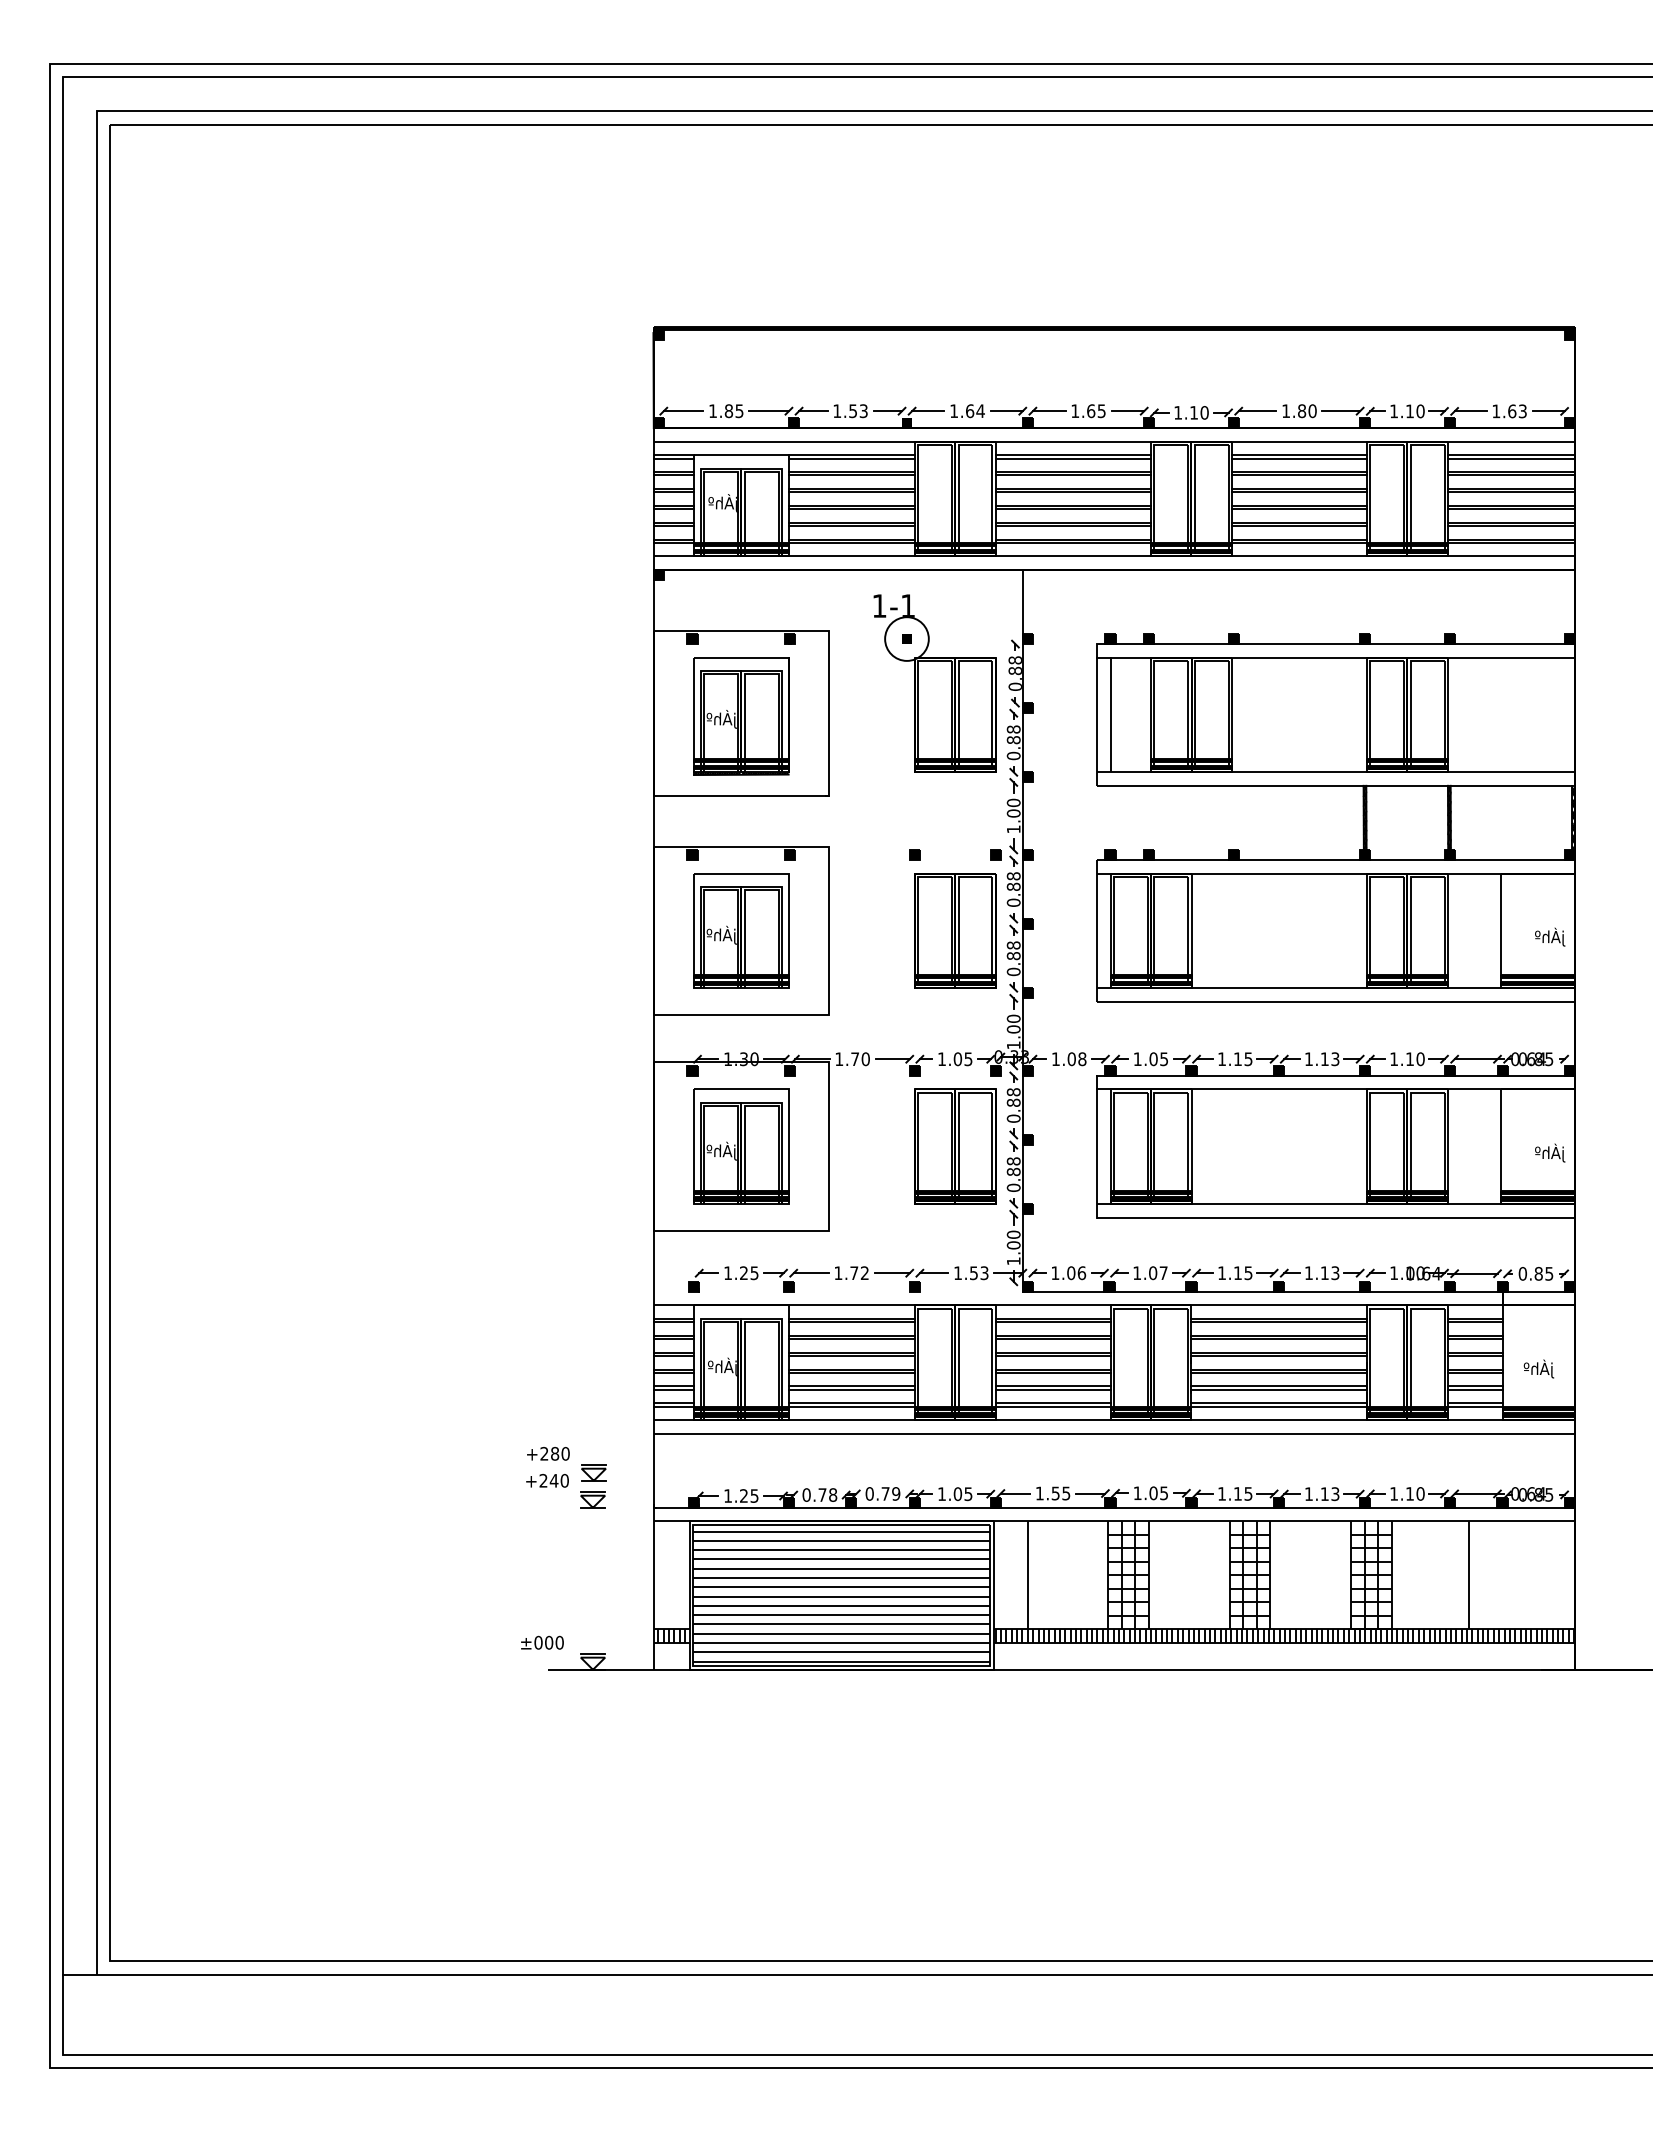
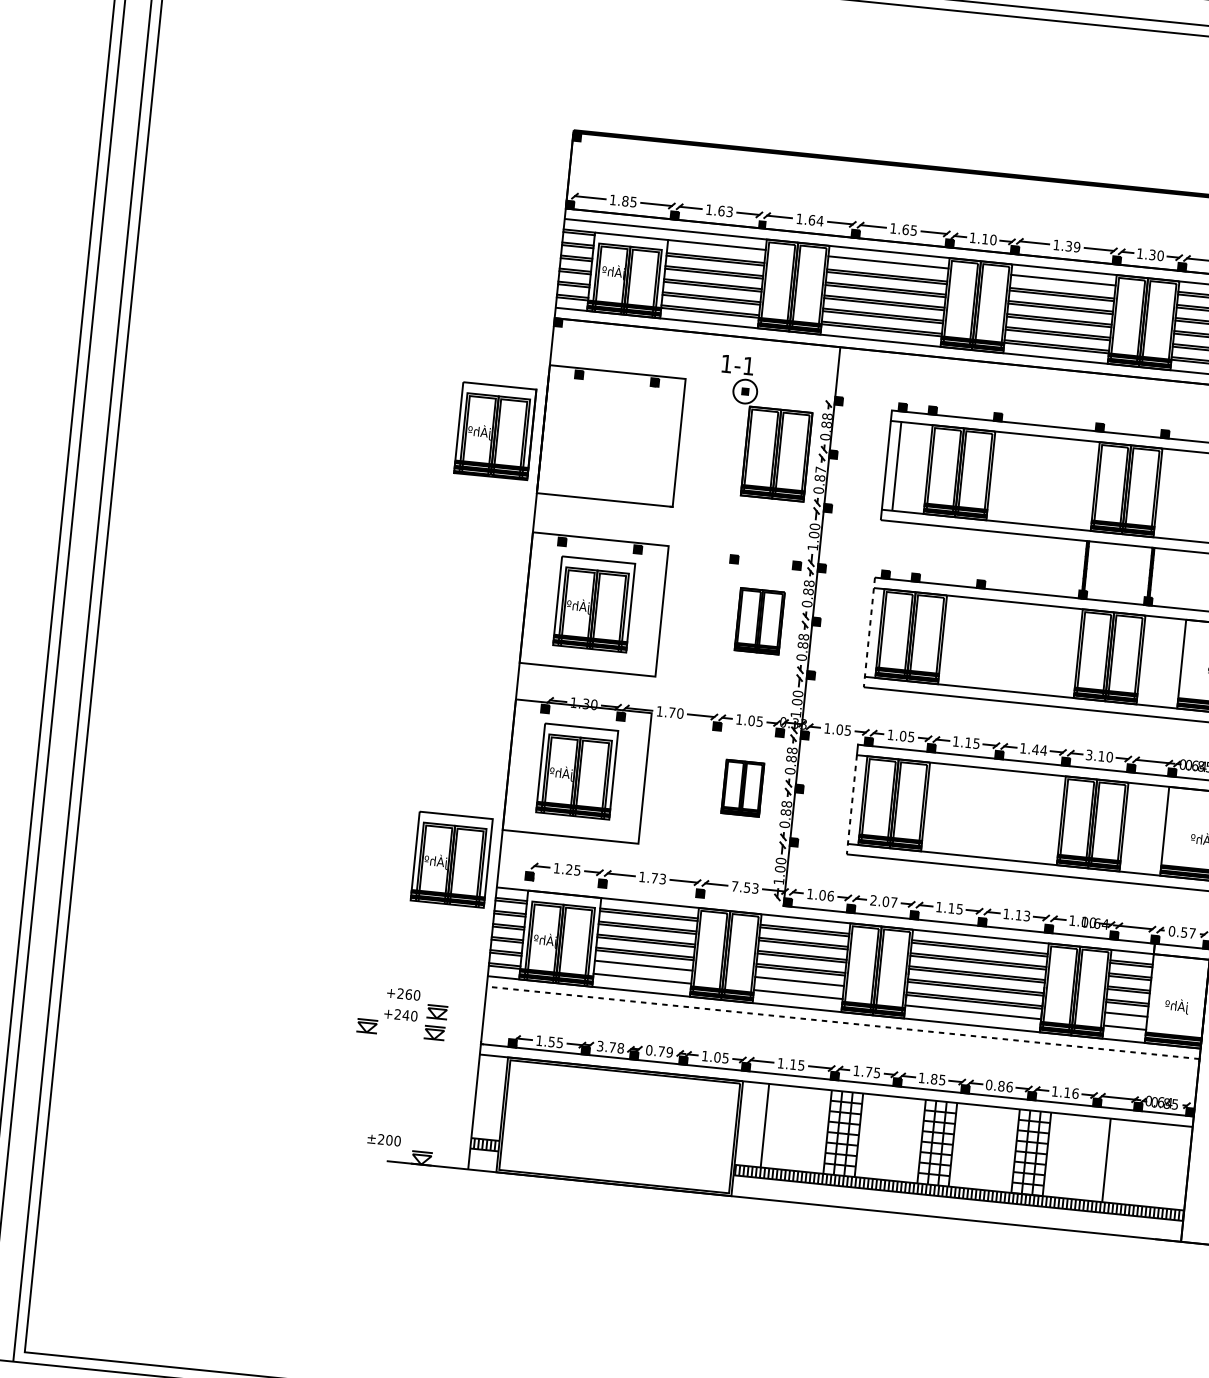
text: (853, 411) -> (721, 211), 1.53 -> 1.63
text: (1307, 411) -> (1073, 247), 1.80 -> 1.39
text: (1409, 411) -> (1152, 255), 1.10 -> 1.30
line: (851, 458) -> (716, 247), removed
line: (1072, 458) -> (887, 264), removed
line: (1298, 458) -> (1062, 282), removed
circle: (906, 638) -> (744, 391), size x0.7
part: (741, 716) -> (495, 431), moved
text: (1013, 729) -> (820, 470), 0.88 -> 0.87
part: (955, 930) -> (759, 621), size x0.7
line: (1097, 930) -> (869, 632), solid -> dashed
text: (1082, 1059) -> (848, 730), 1.08 -> 1.05
text: (1329, 1059) -> (1039, 750), 1.13 -> 1.44
text: (1394, 1059) -> (1089, 755), 1.10 -> 3.10
part: (955, 1146) -> (742, 788), size x0.6
line: (1097, 1154) -> (852, 805), solid -> dashed
text: (957, 1272) -> (734, 885), 1.53 -> 7.53
text: (1136, 1272) -> (873, 899), 1.07 -> 2.07
text: (864, 1273) -> (662, 879), 1.72 -> 1.73
text: (1543, 1273) -> (1188, 932), 0.85 -> 0.57
part: (592, 1275) -> (451, 859), added
line: (851, 1389) -> (643, 968), removed
line: (1052, 1389) -> (798, 983), removed
line: (1474, 1389) -> (1125, 1017), removed
line: (851, 1406) -> (642, 981), removed
line: (1052, 1406) -> (797, 997), removed
line: (1278, 1406) -> (972, 1014), removed
line: (1474, 1406) -> (1124, 1030), removed
line: (1114, 1433) -> (843, 1022), solid -> dashed
text: (555, 1453) -> (409, 994), +280 -> +260
text: (1055, 1493) -> (793, 1064), 1.55 -> 1.15
text: (1153, 1493) -> (868, 1072), 1.05 -> 1.75
text: (1237, 1493) -> (933, 1078), 1.15 -> 1.85
text: (1420, 1493) -> (1075, 1093), 1.10 -> 1.16
text: (806, 1494) -> (600, 1045), 0.78 -> 3.78
text: (1321, 1494) -> (998, 1086), 1.13 -> 0.86
text: (743, 1495) -> (551, 1041), 1.25 -> 1.55
part: (505, 1499) -> (366, 1025), added
hatch: (841, 1596) -> (619, 1127), removed
text: (538, 1642) -> (381, 1139), ±000 -> ±200

